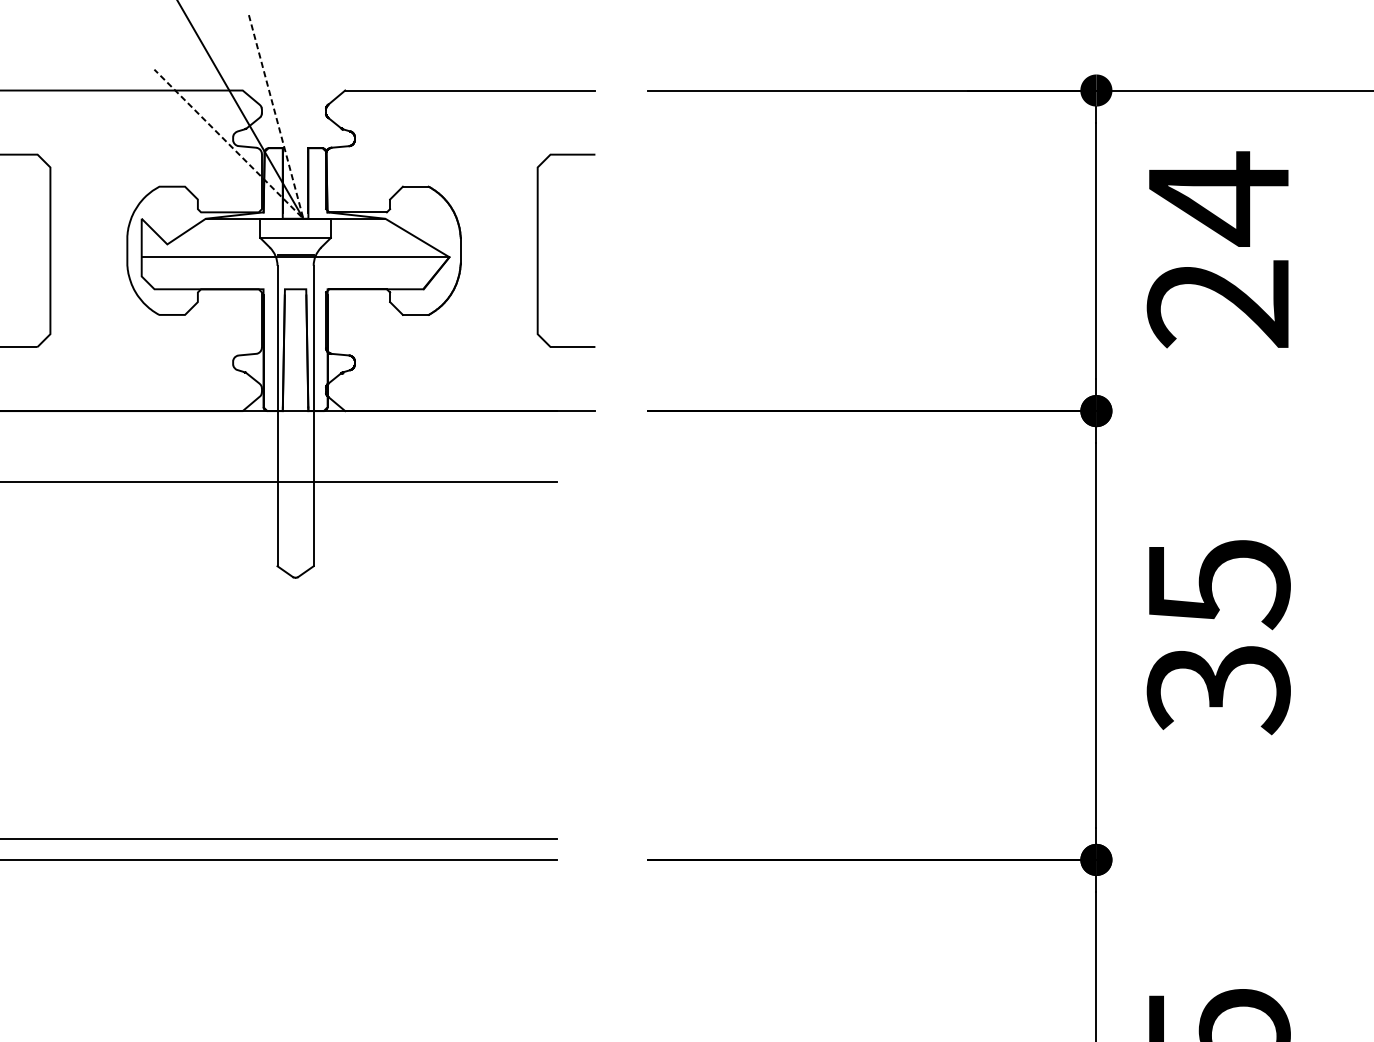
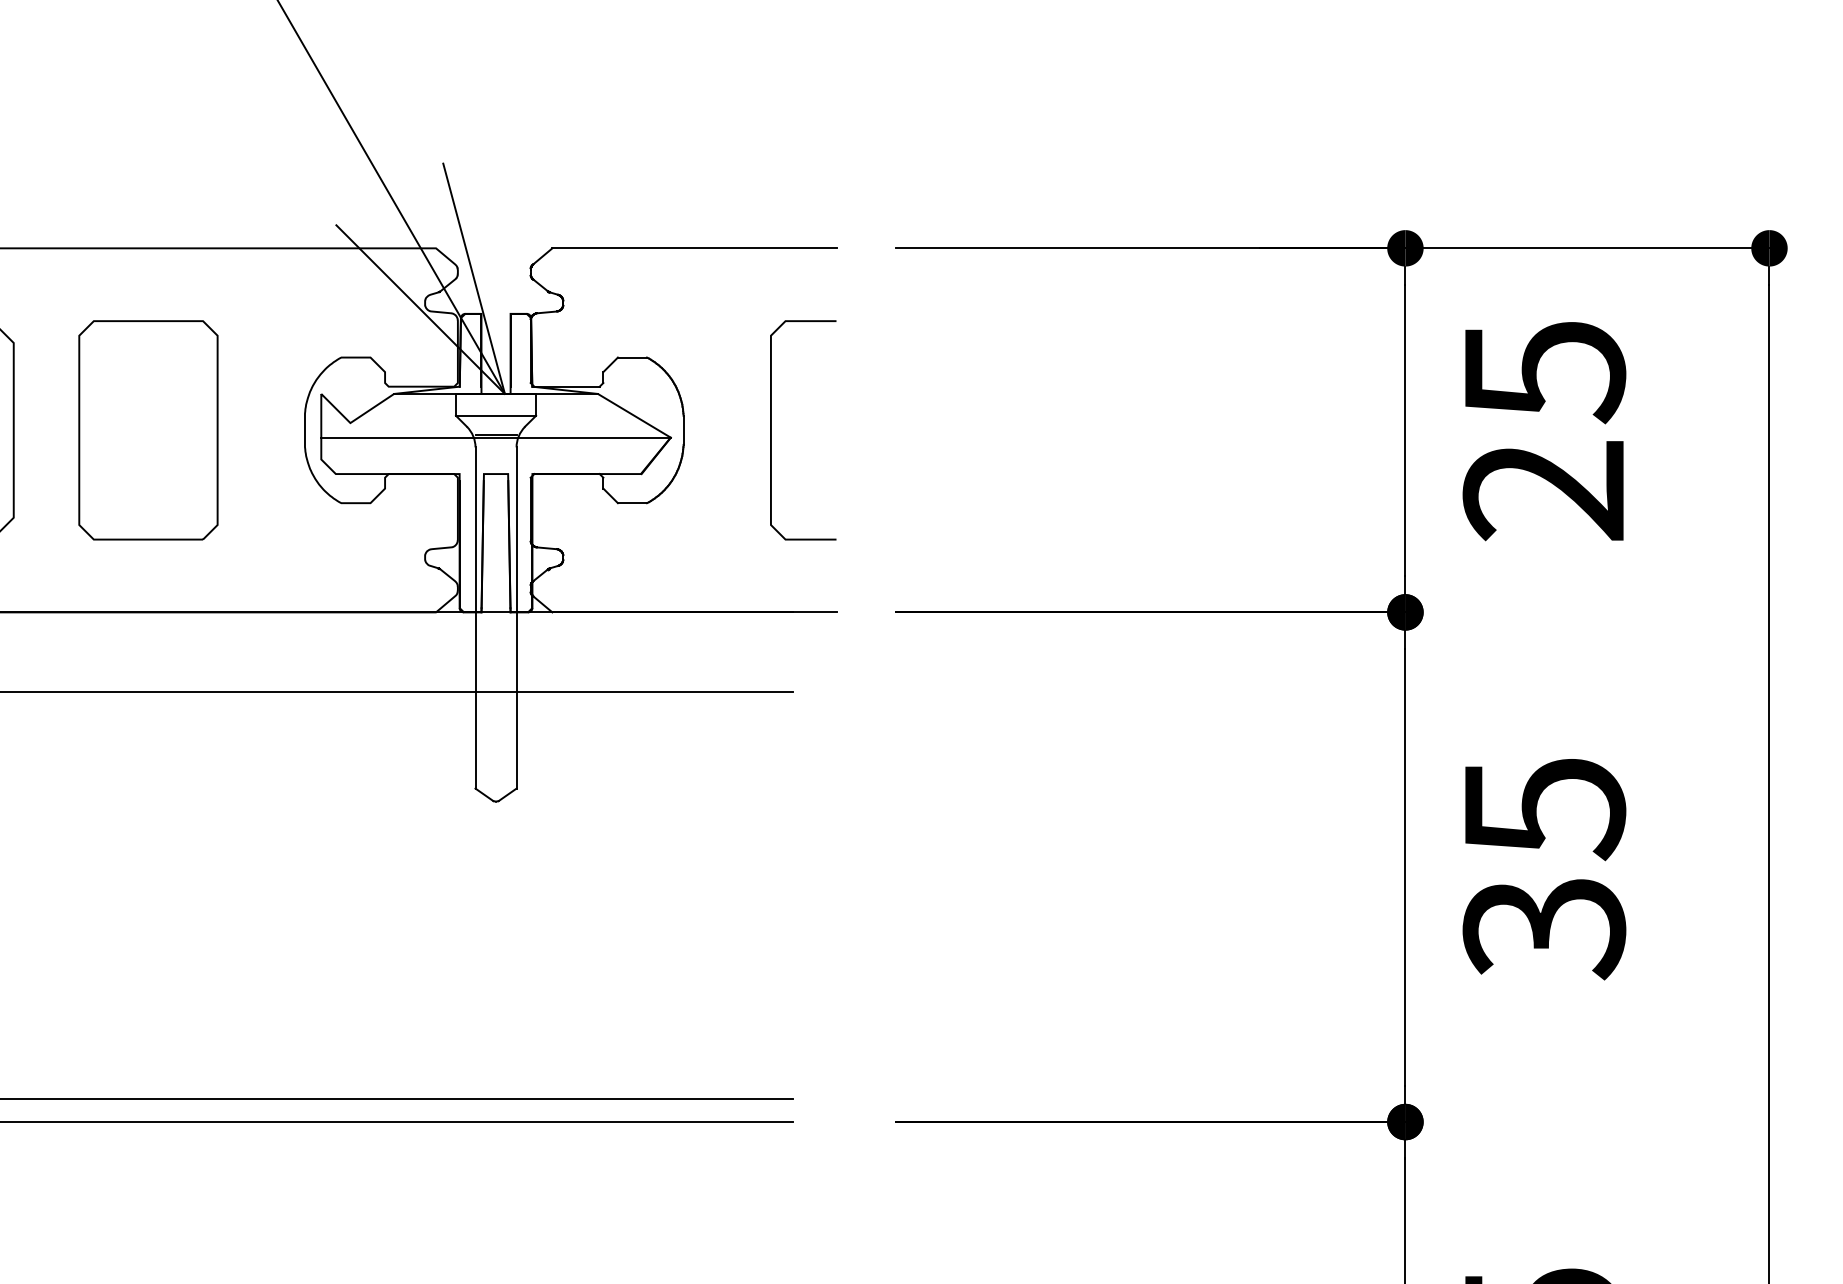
text: (1219, 198) -> (1545, 371), 24 -> 25
line: (303, 218) -> (504, 393), dashed -> solid

